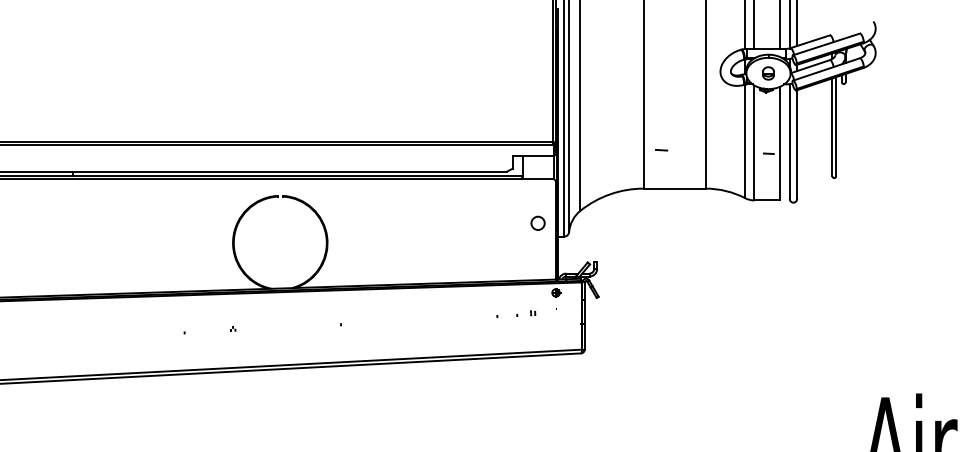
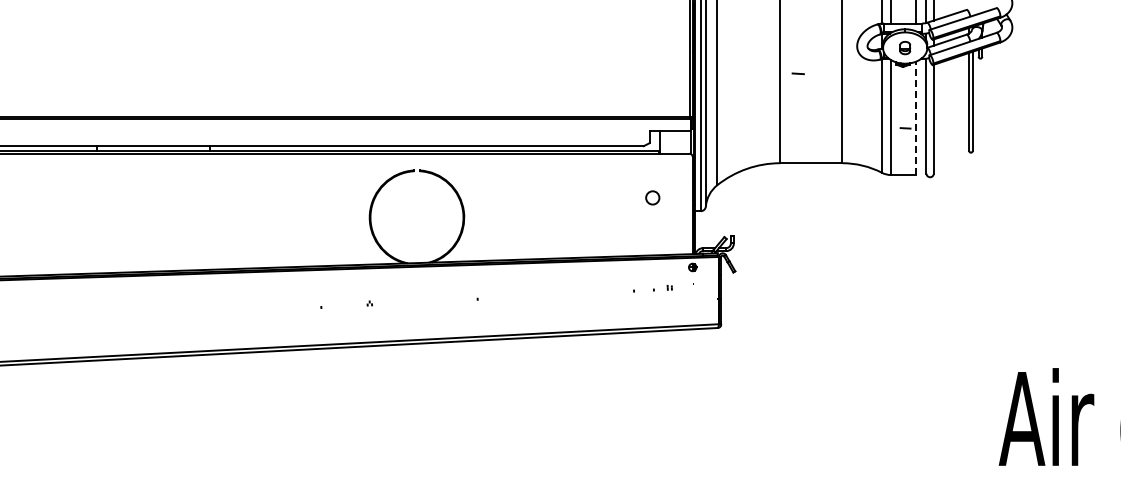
line: (779, 143) -> (916, 118), solid -> dashed
line: (660, 149) -> (797, 73), moved
circle: (537, 222) -> (652, 197), moved

